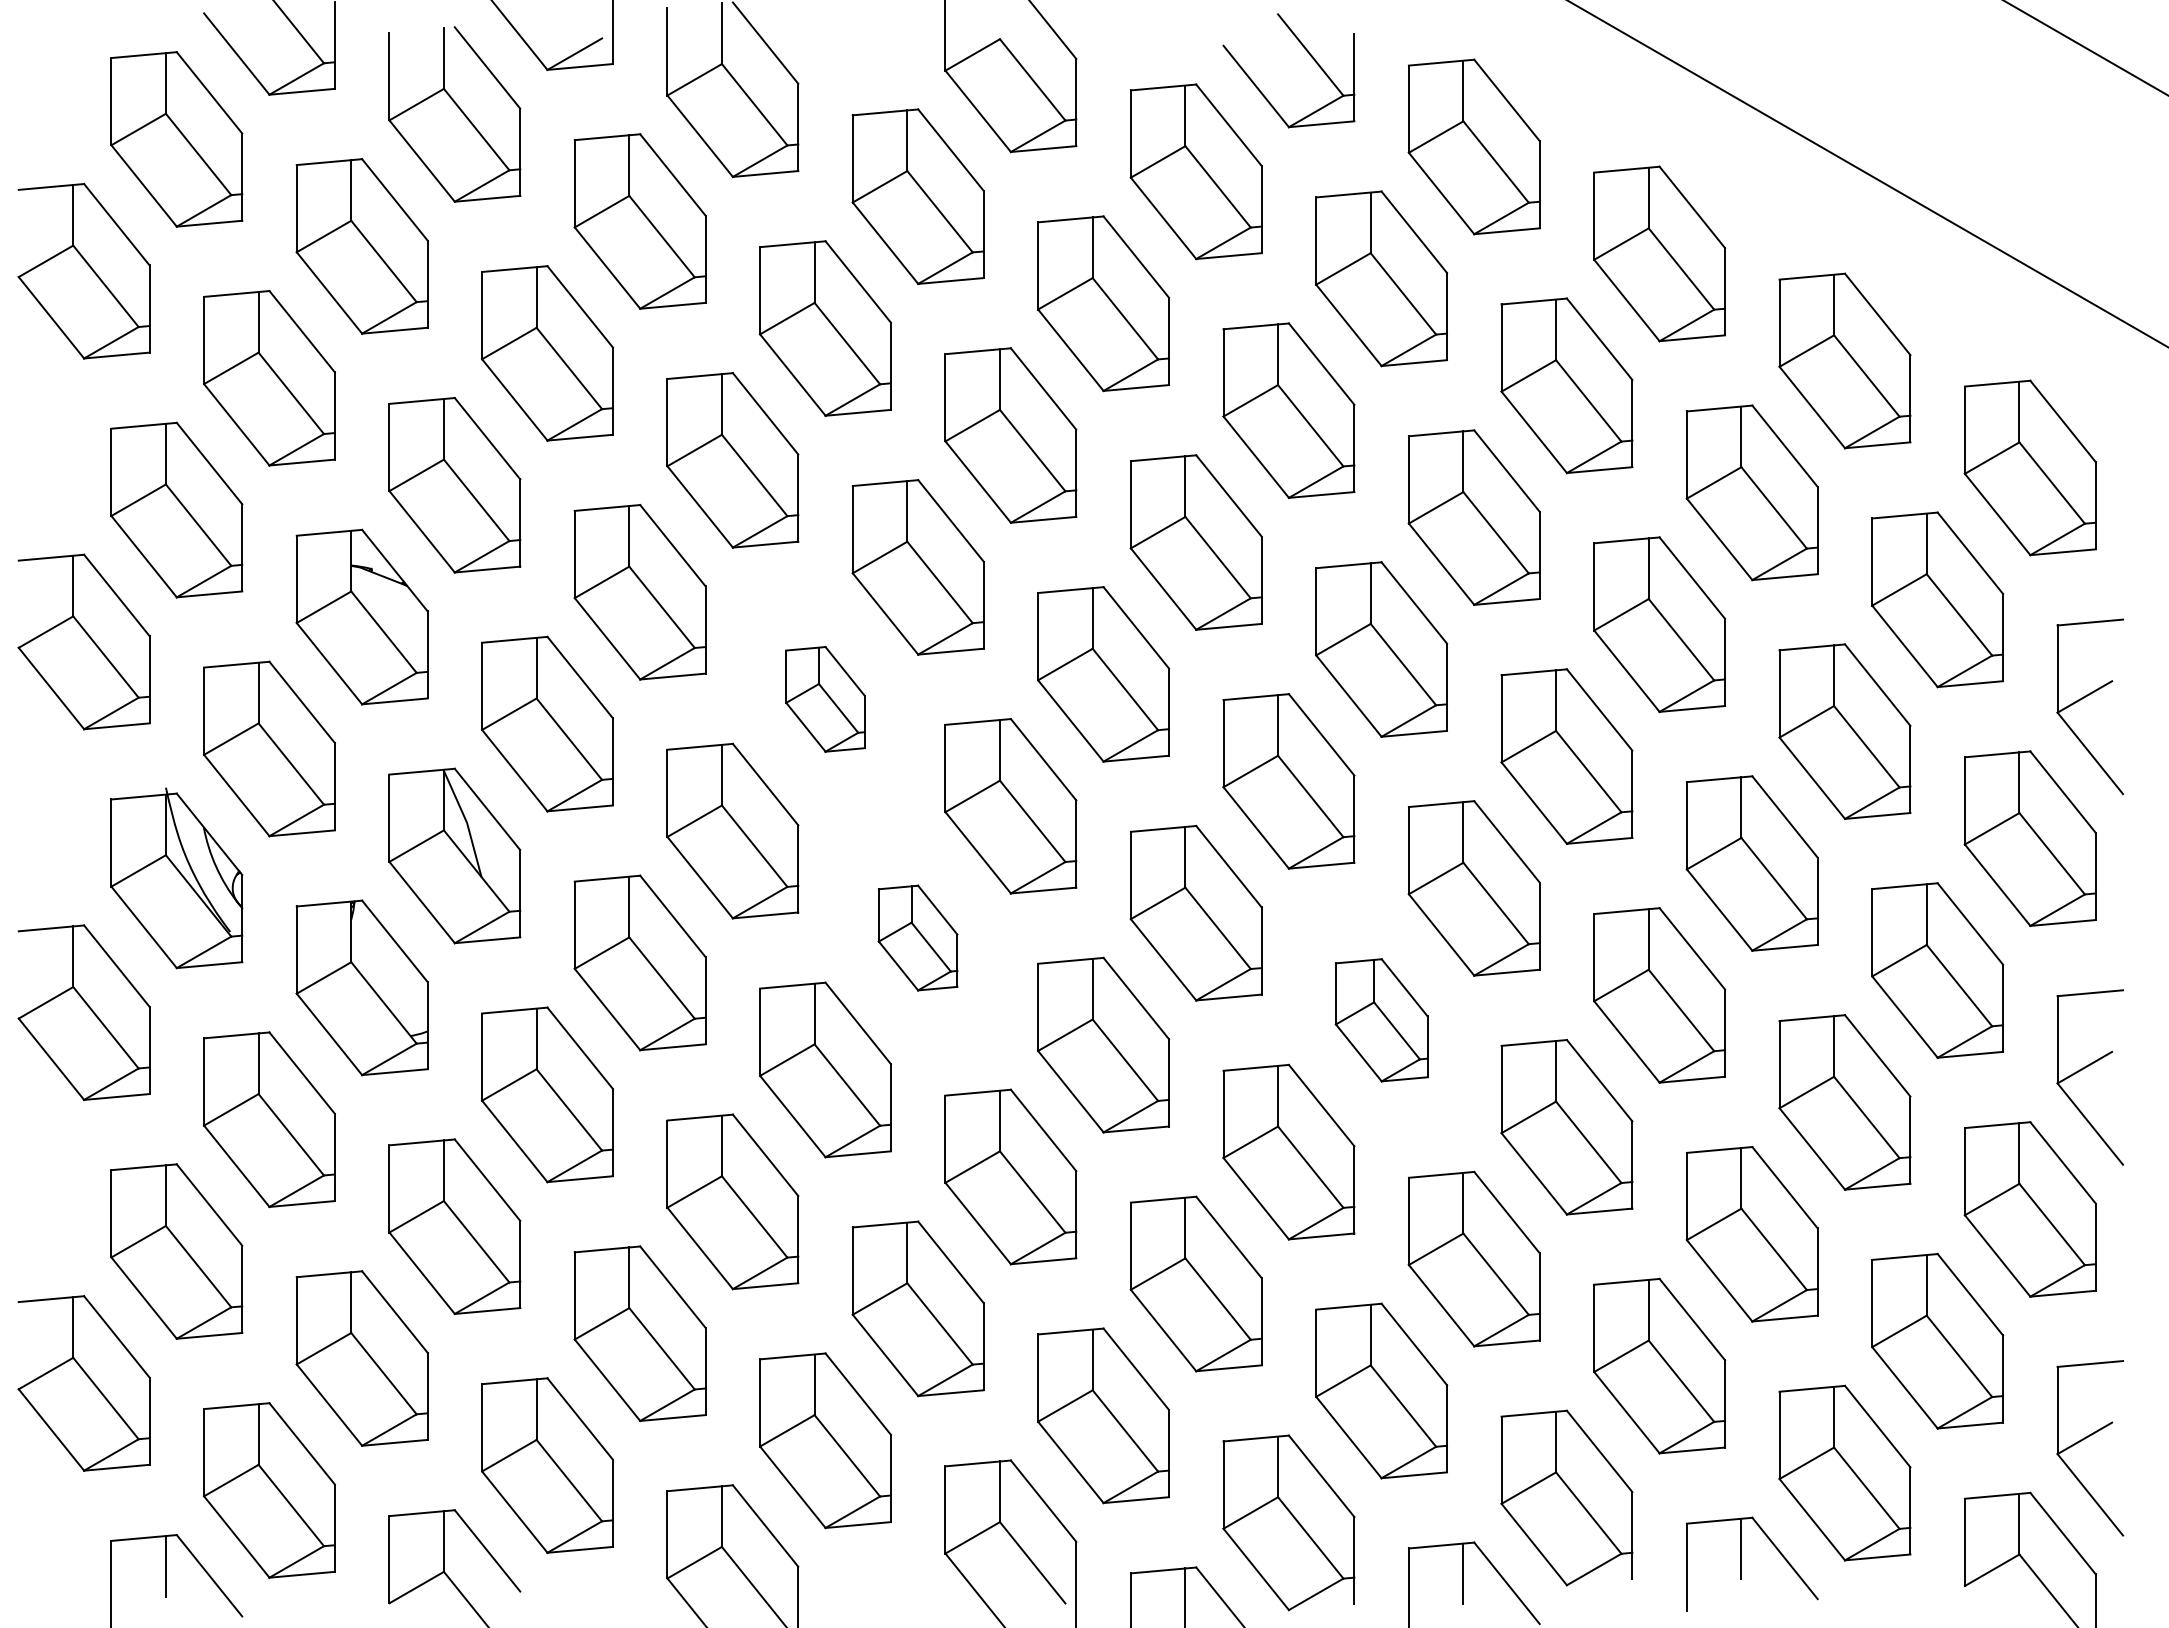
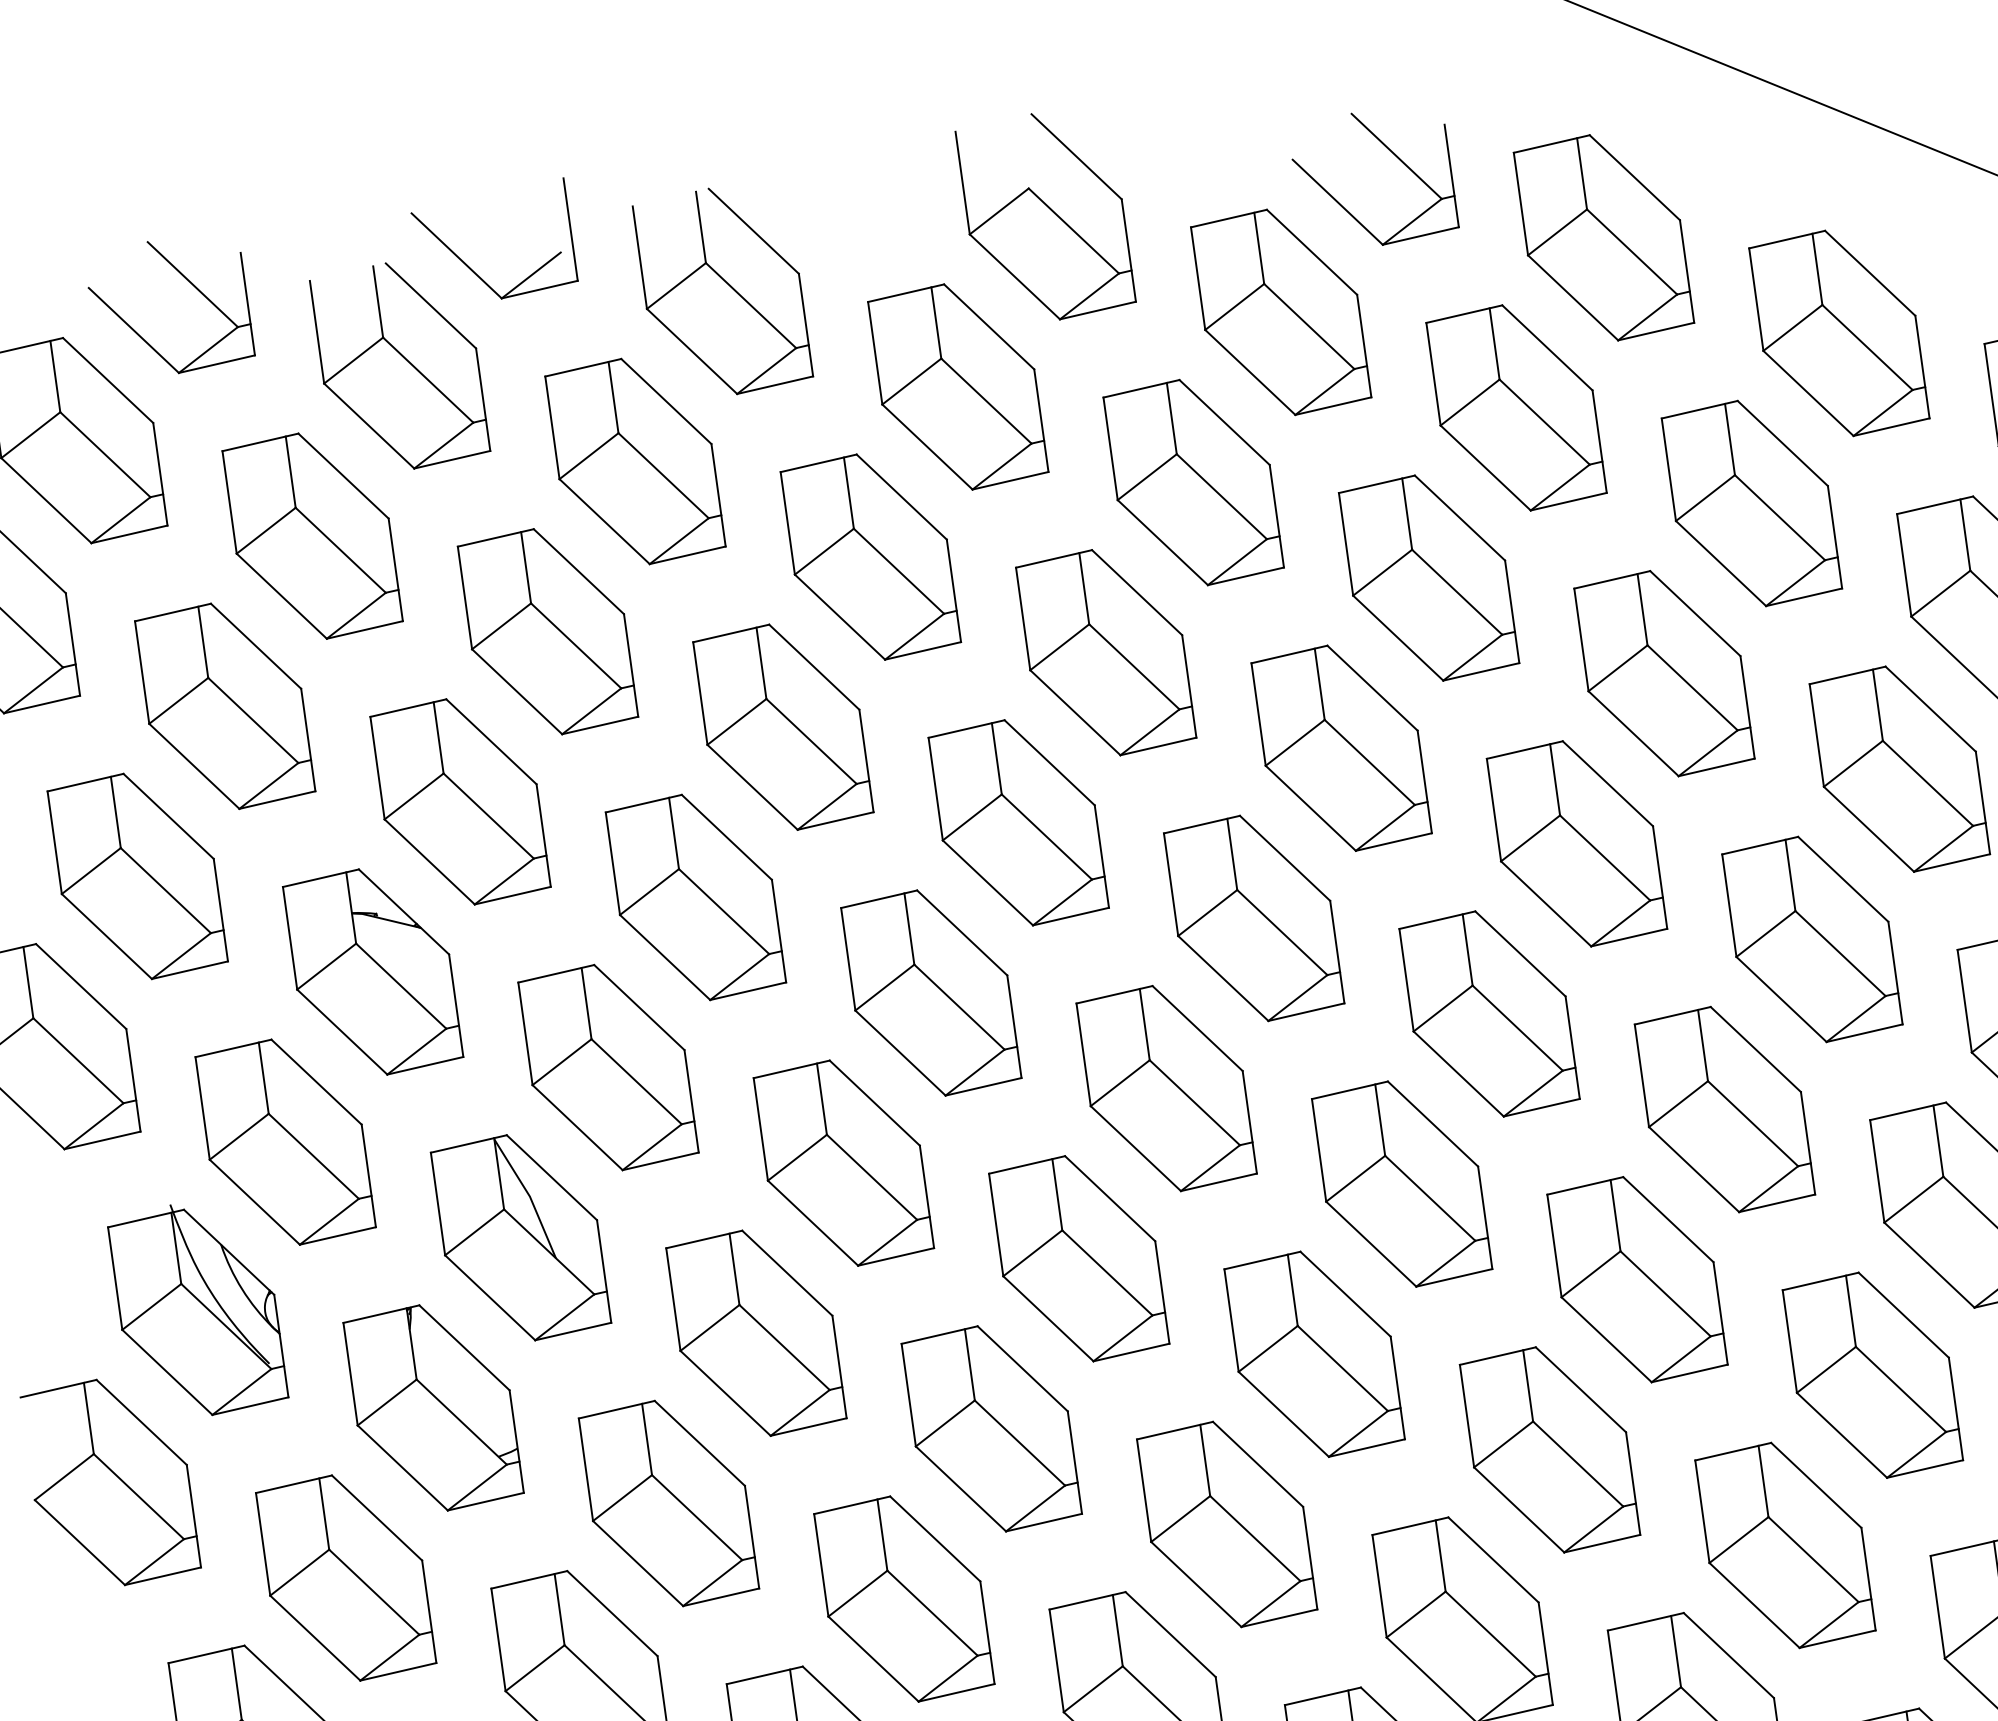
part: (825, 699) -> (931, 993), size x1.67
part: (917, 937) -> (1078, 1258), size x1.67
part: (1381, 1020) -> (1637, 1279), size x1.43

